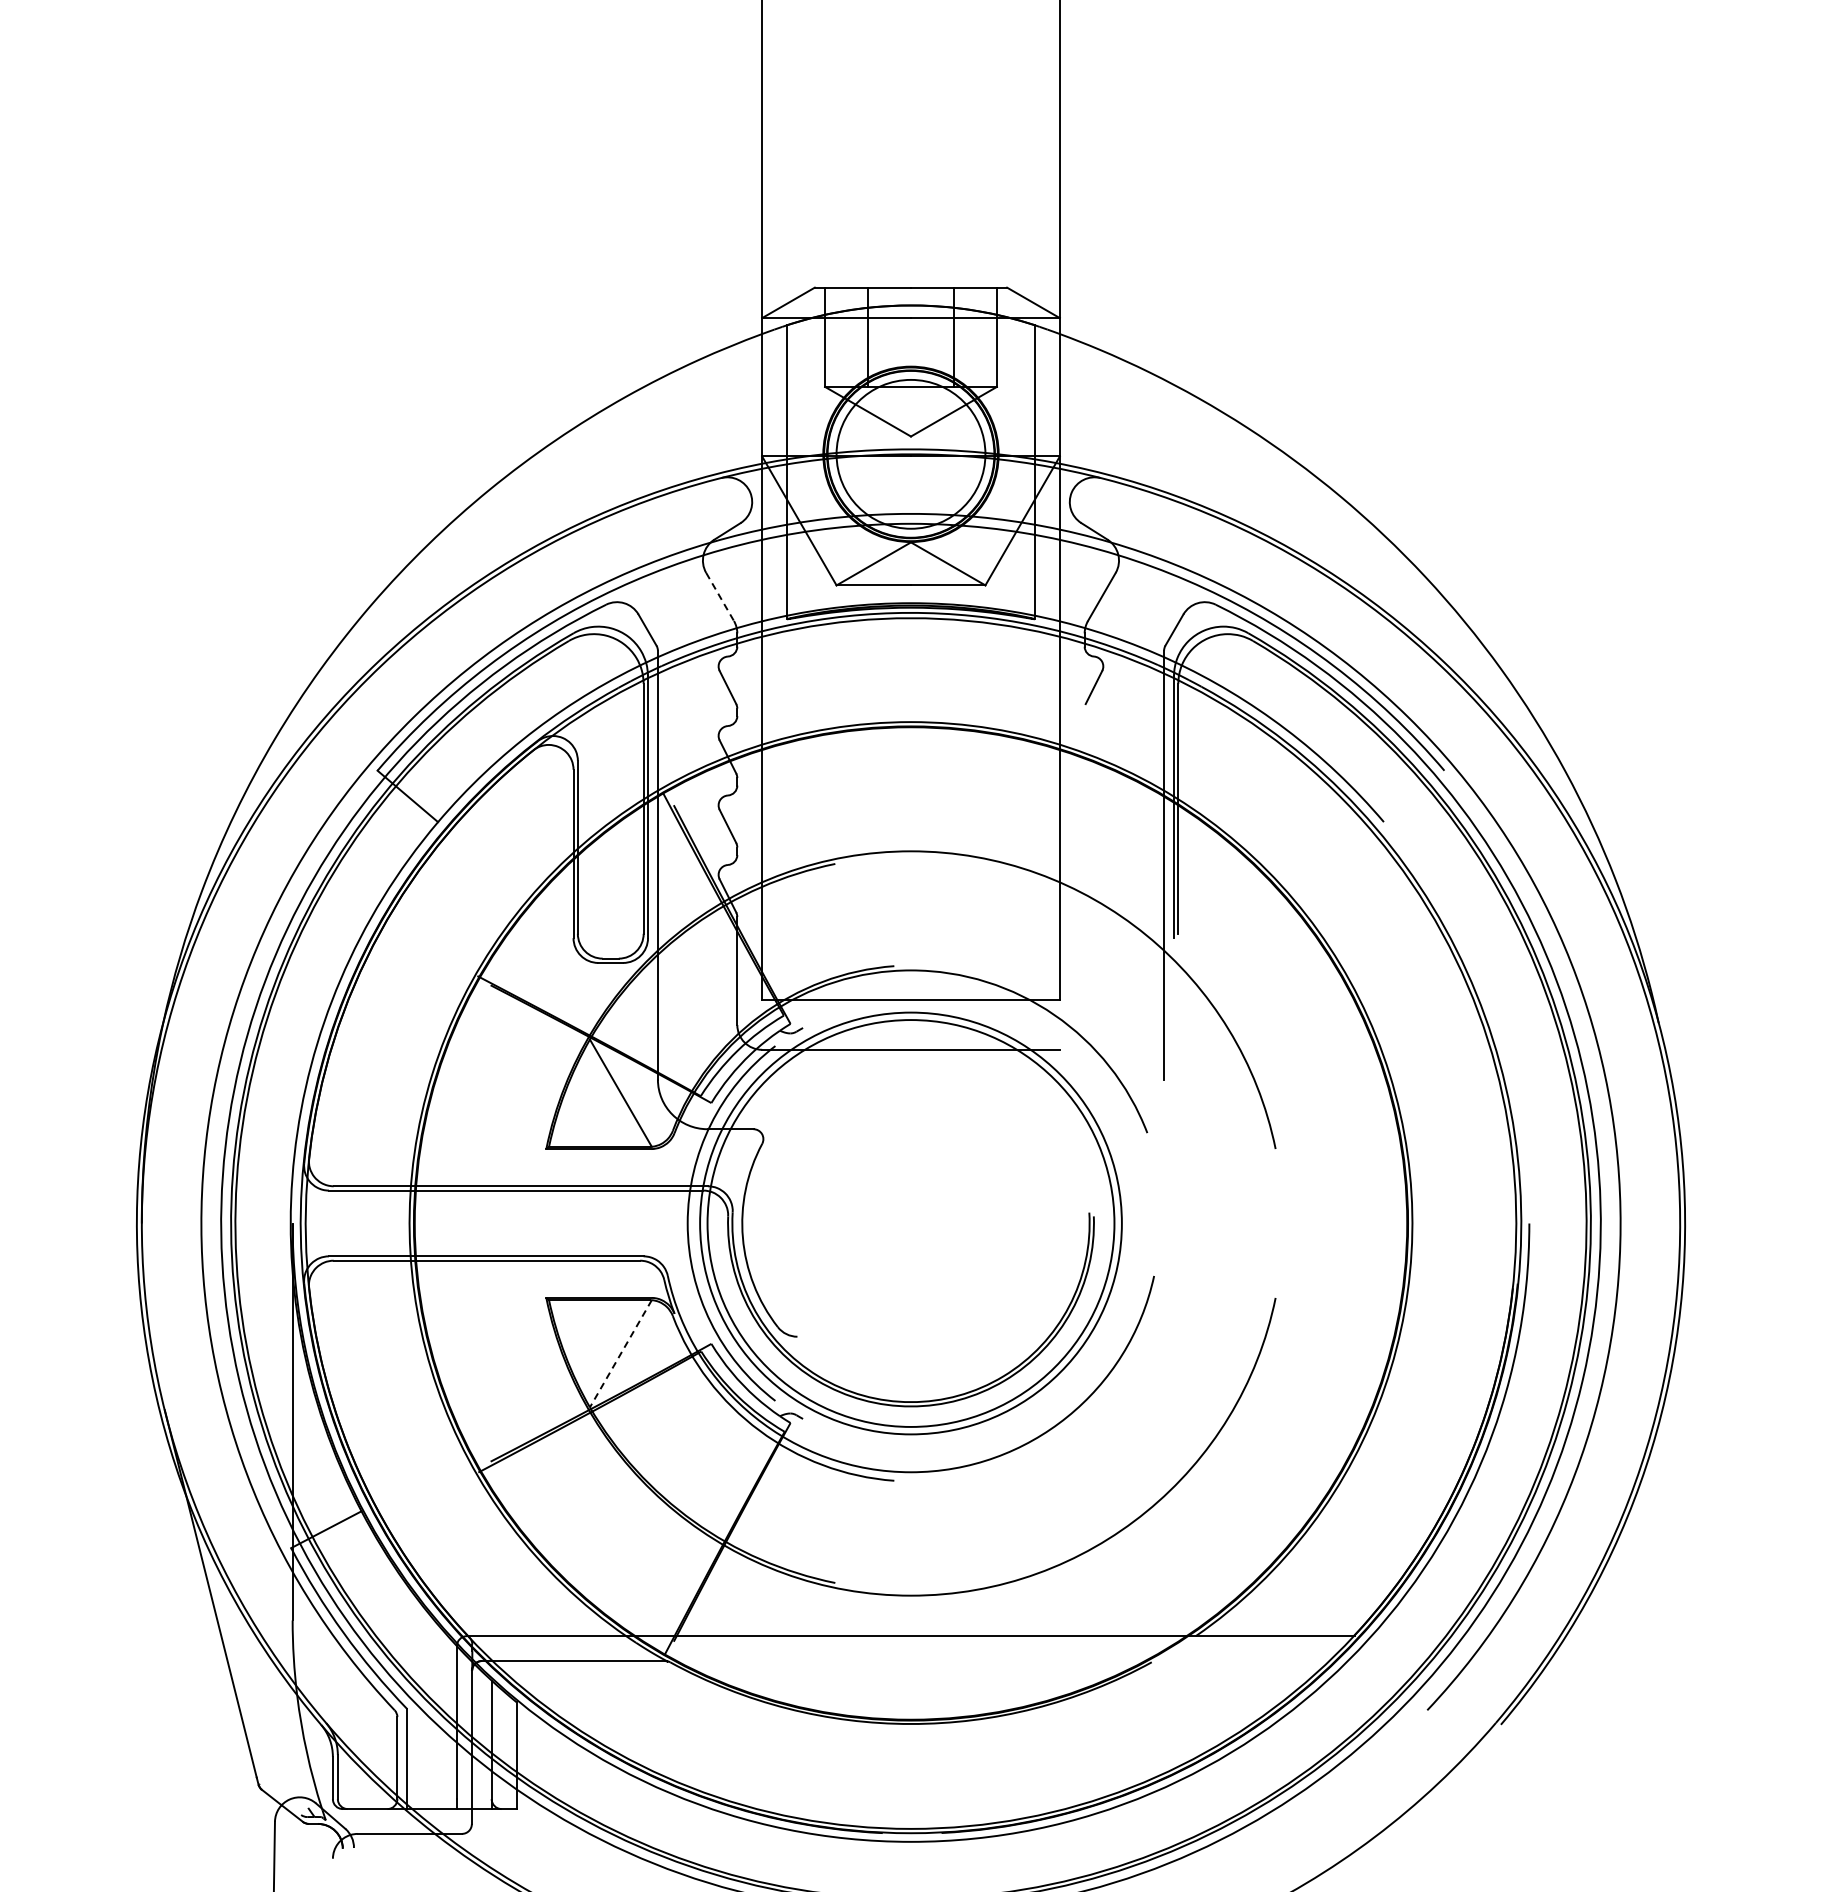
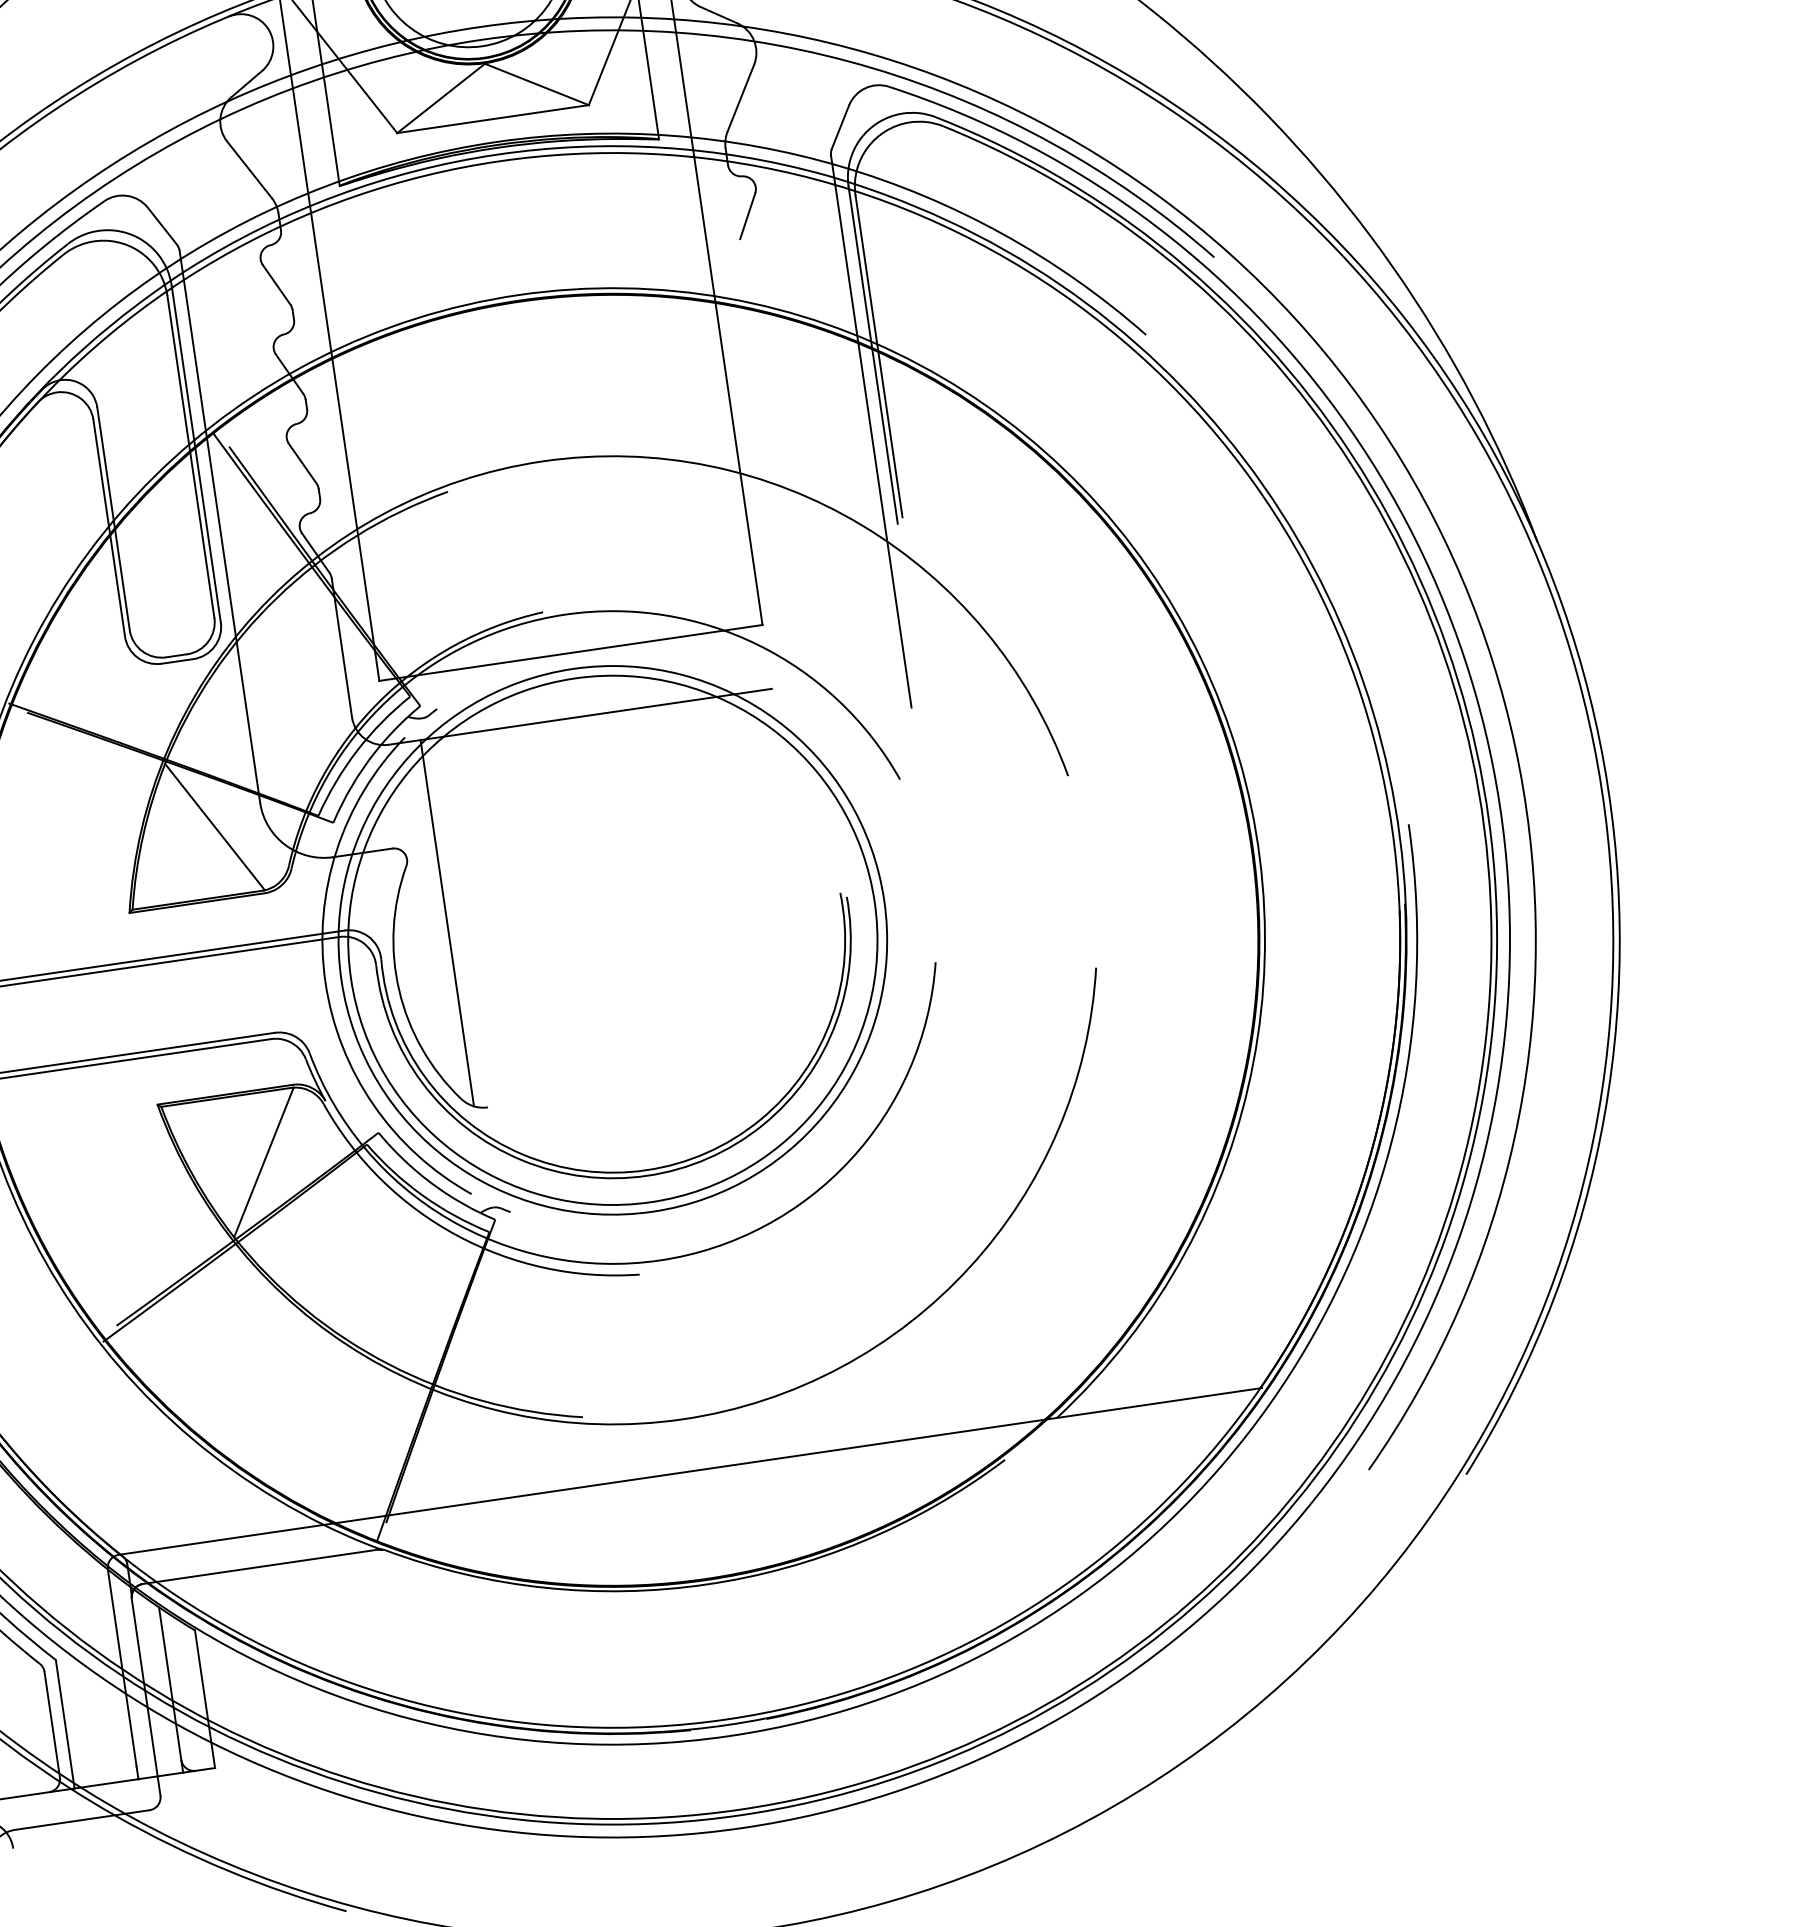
line: (720, 597) -> (250, 170), dashed -> solid
line: (786, 1191) -> (446, 922), added
line: (620, 1353) -> (263, 1162), dashed -> solid

